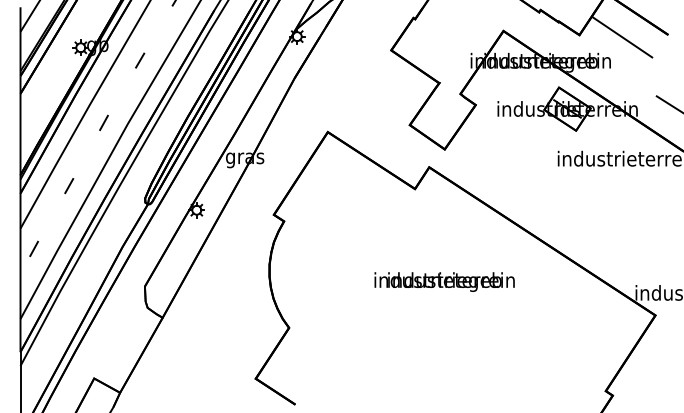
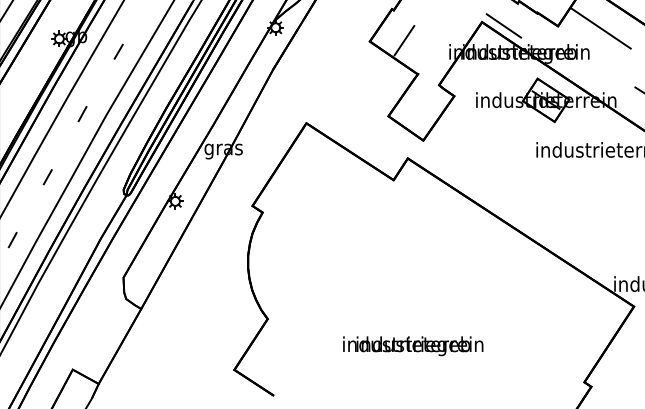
line: (525, 34) -> (504, 25), added
line: (425, 49) -> (404, 40), added
text: (444, 281) -> (413, 345), moved

